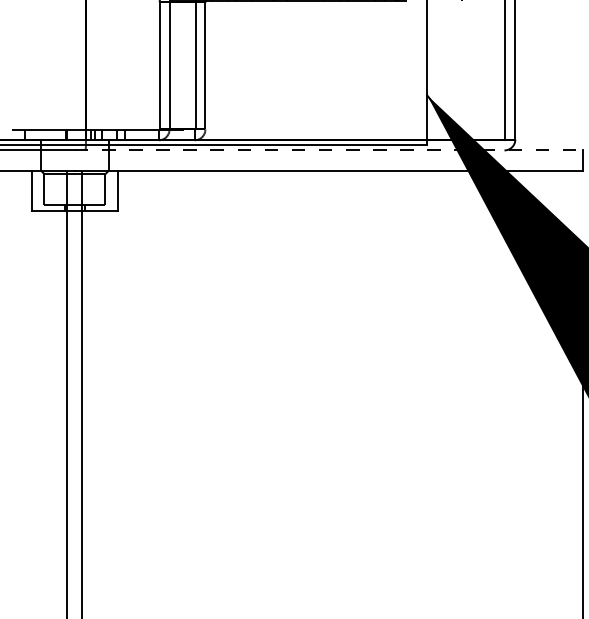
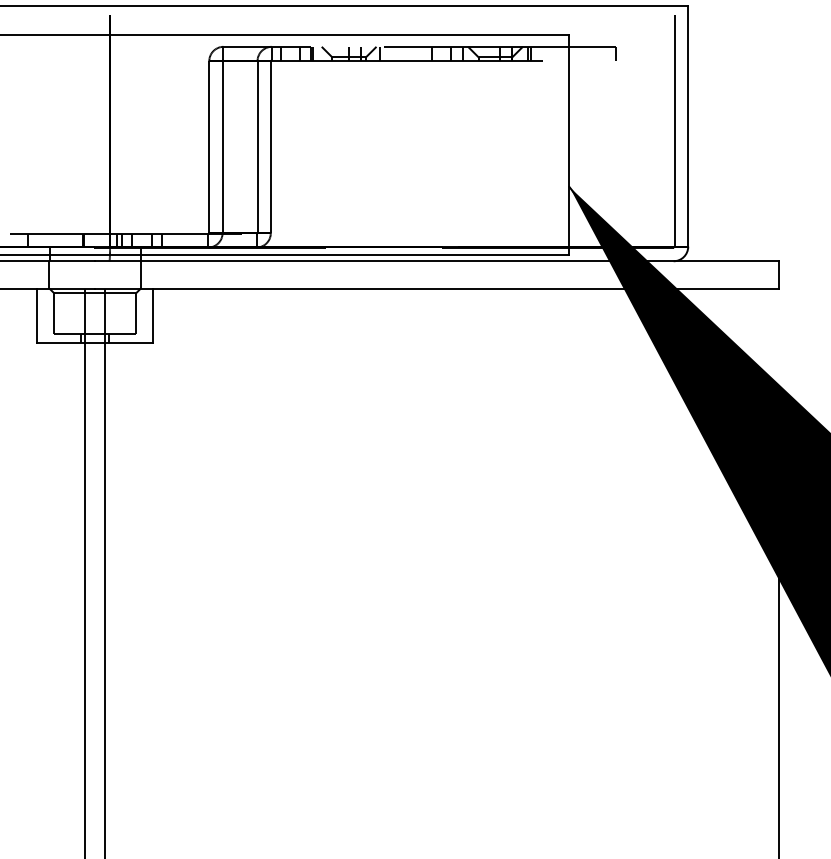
line: (329, 150) -> (437, 261), dashed -> solid

